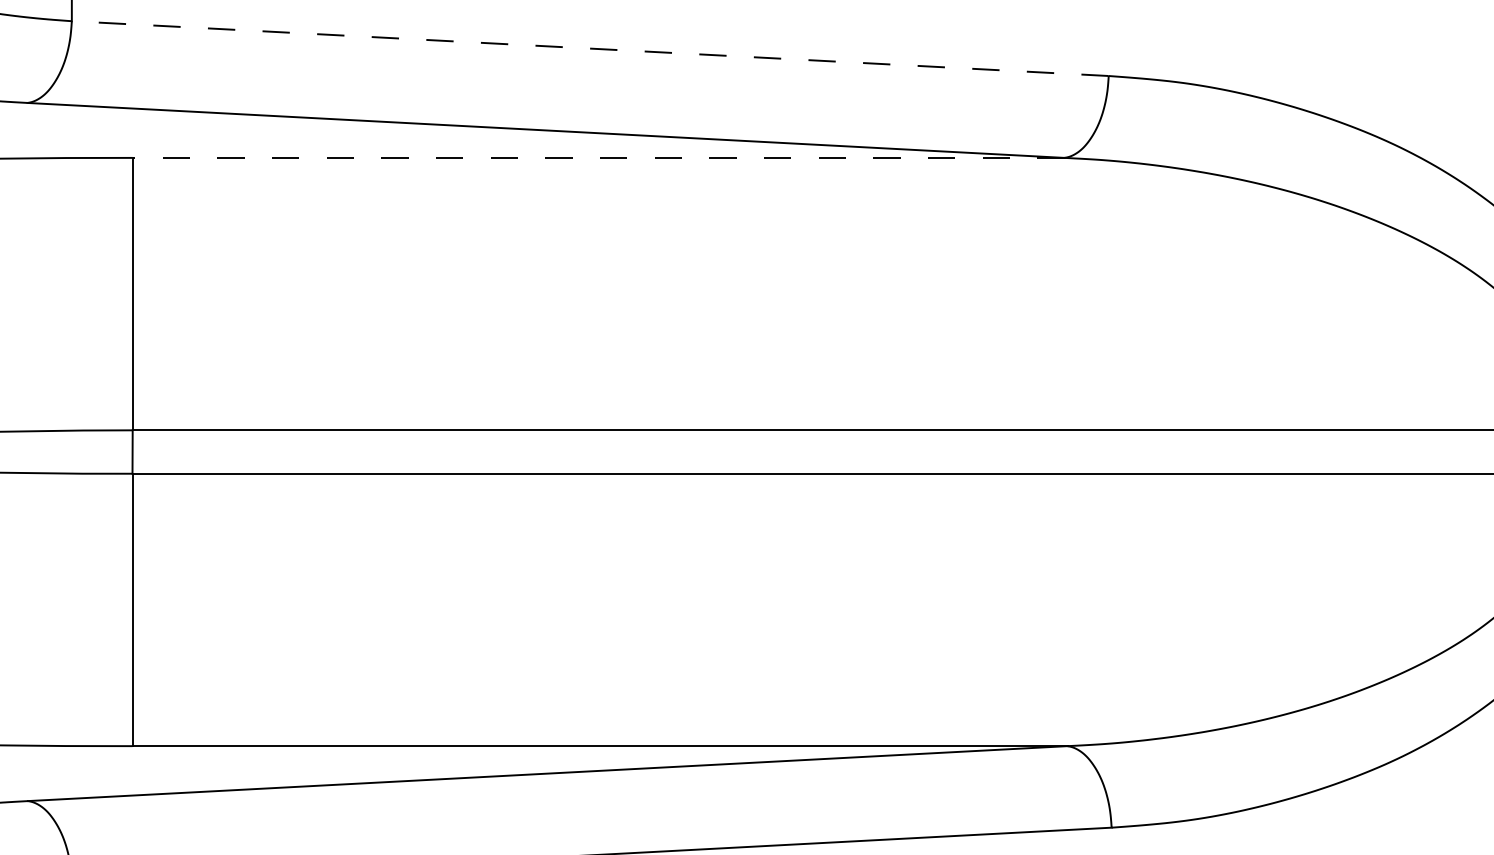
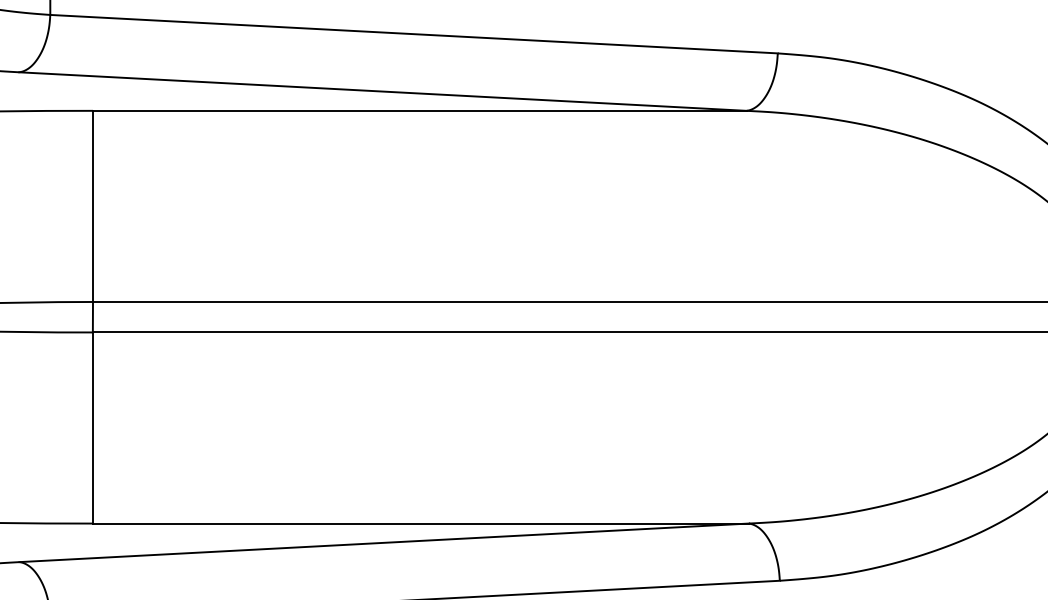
line: (589, 48) -> (413, 34), dashed -> solid
line: (598, 157) -> (419, 110), dashed -> solid

